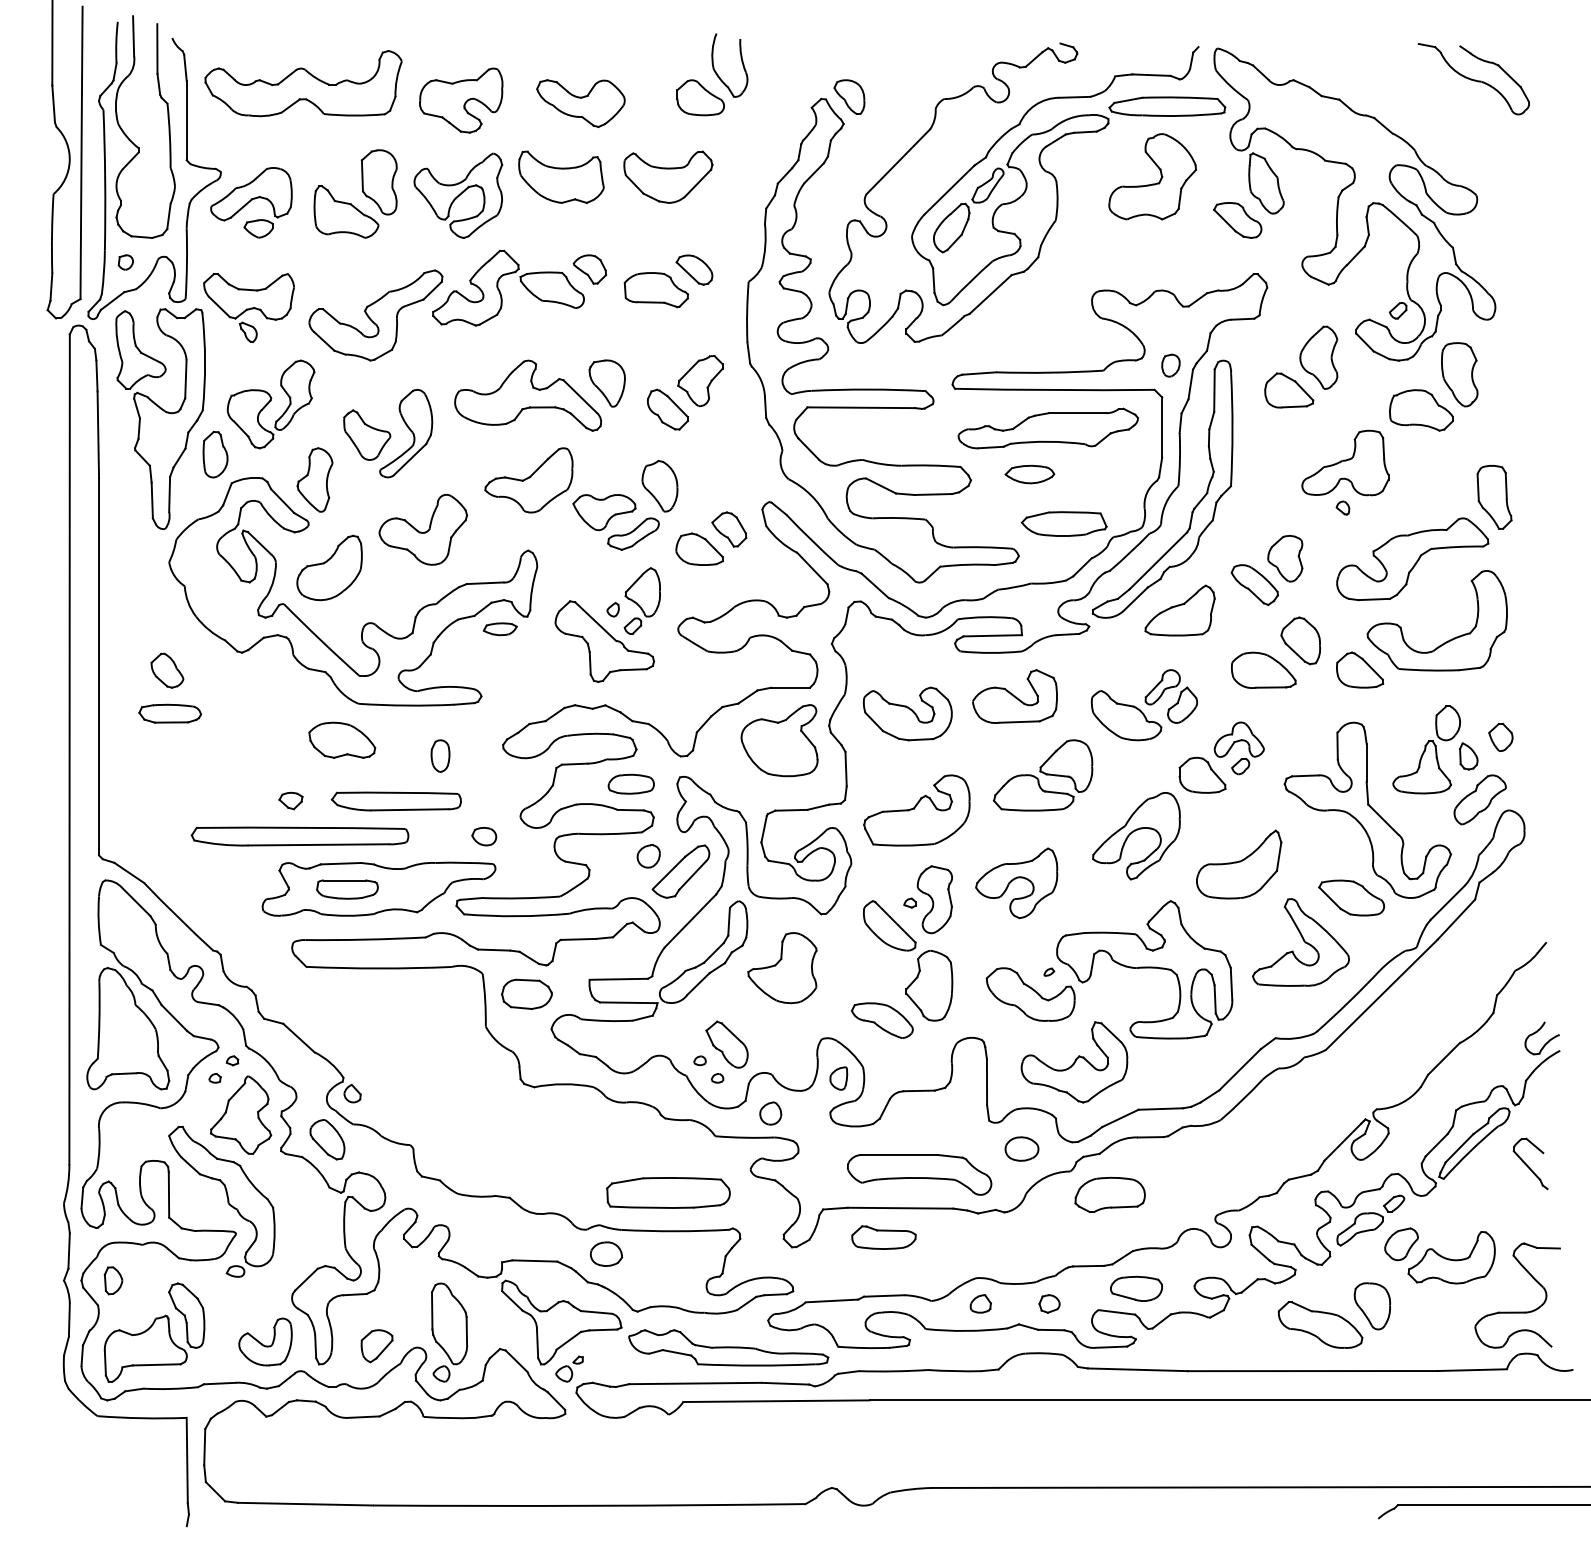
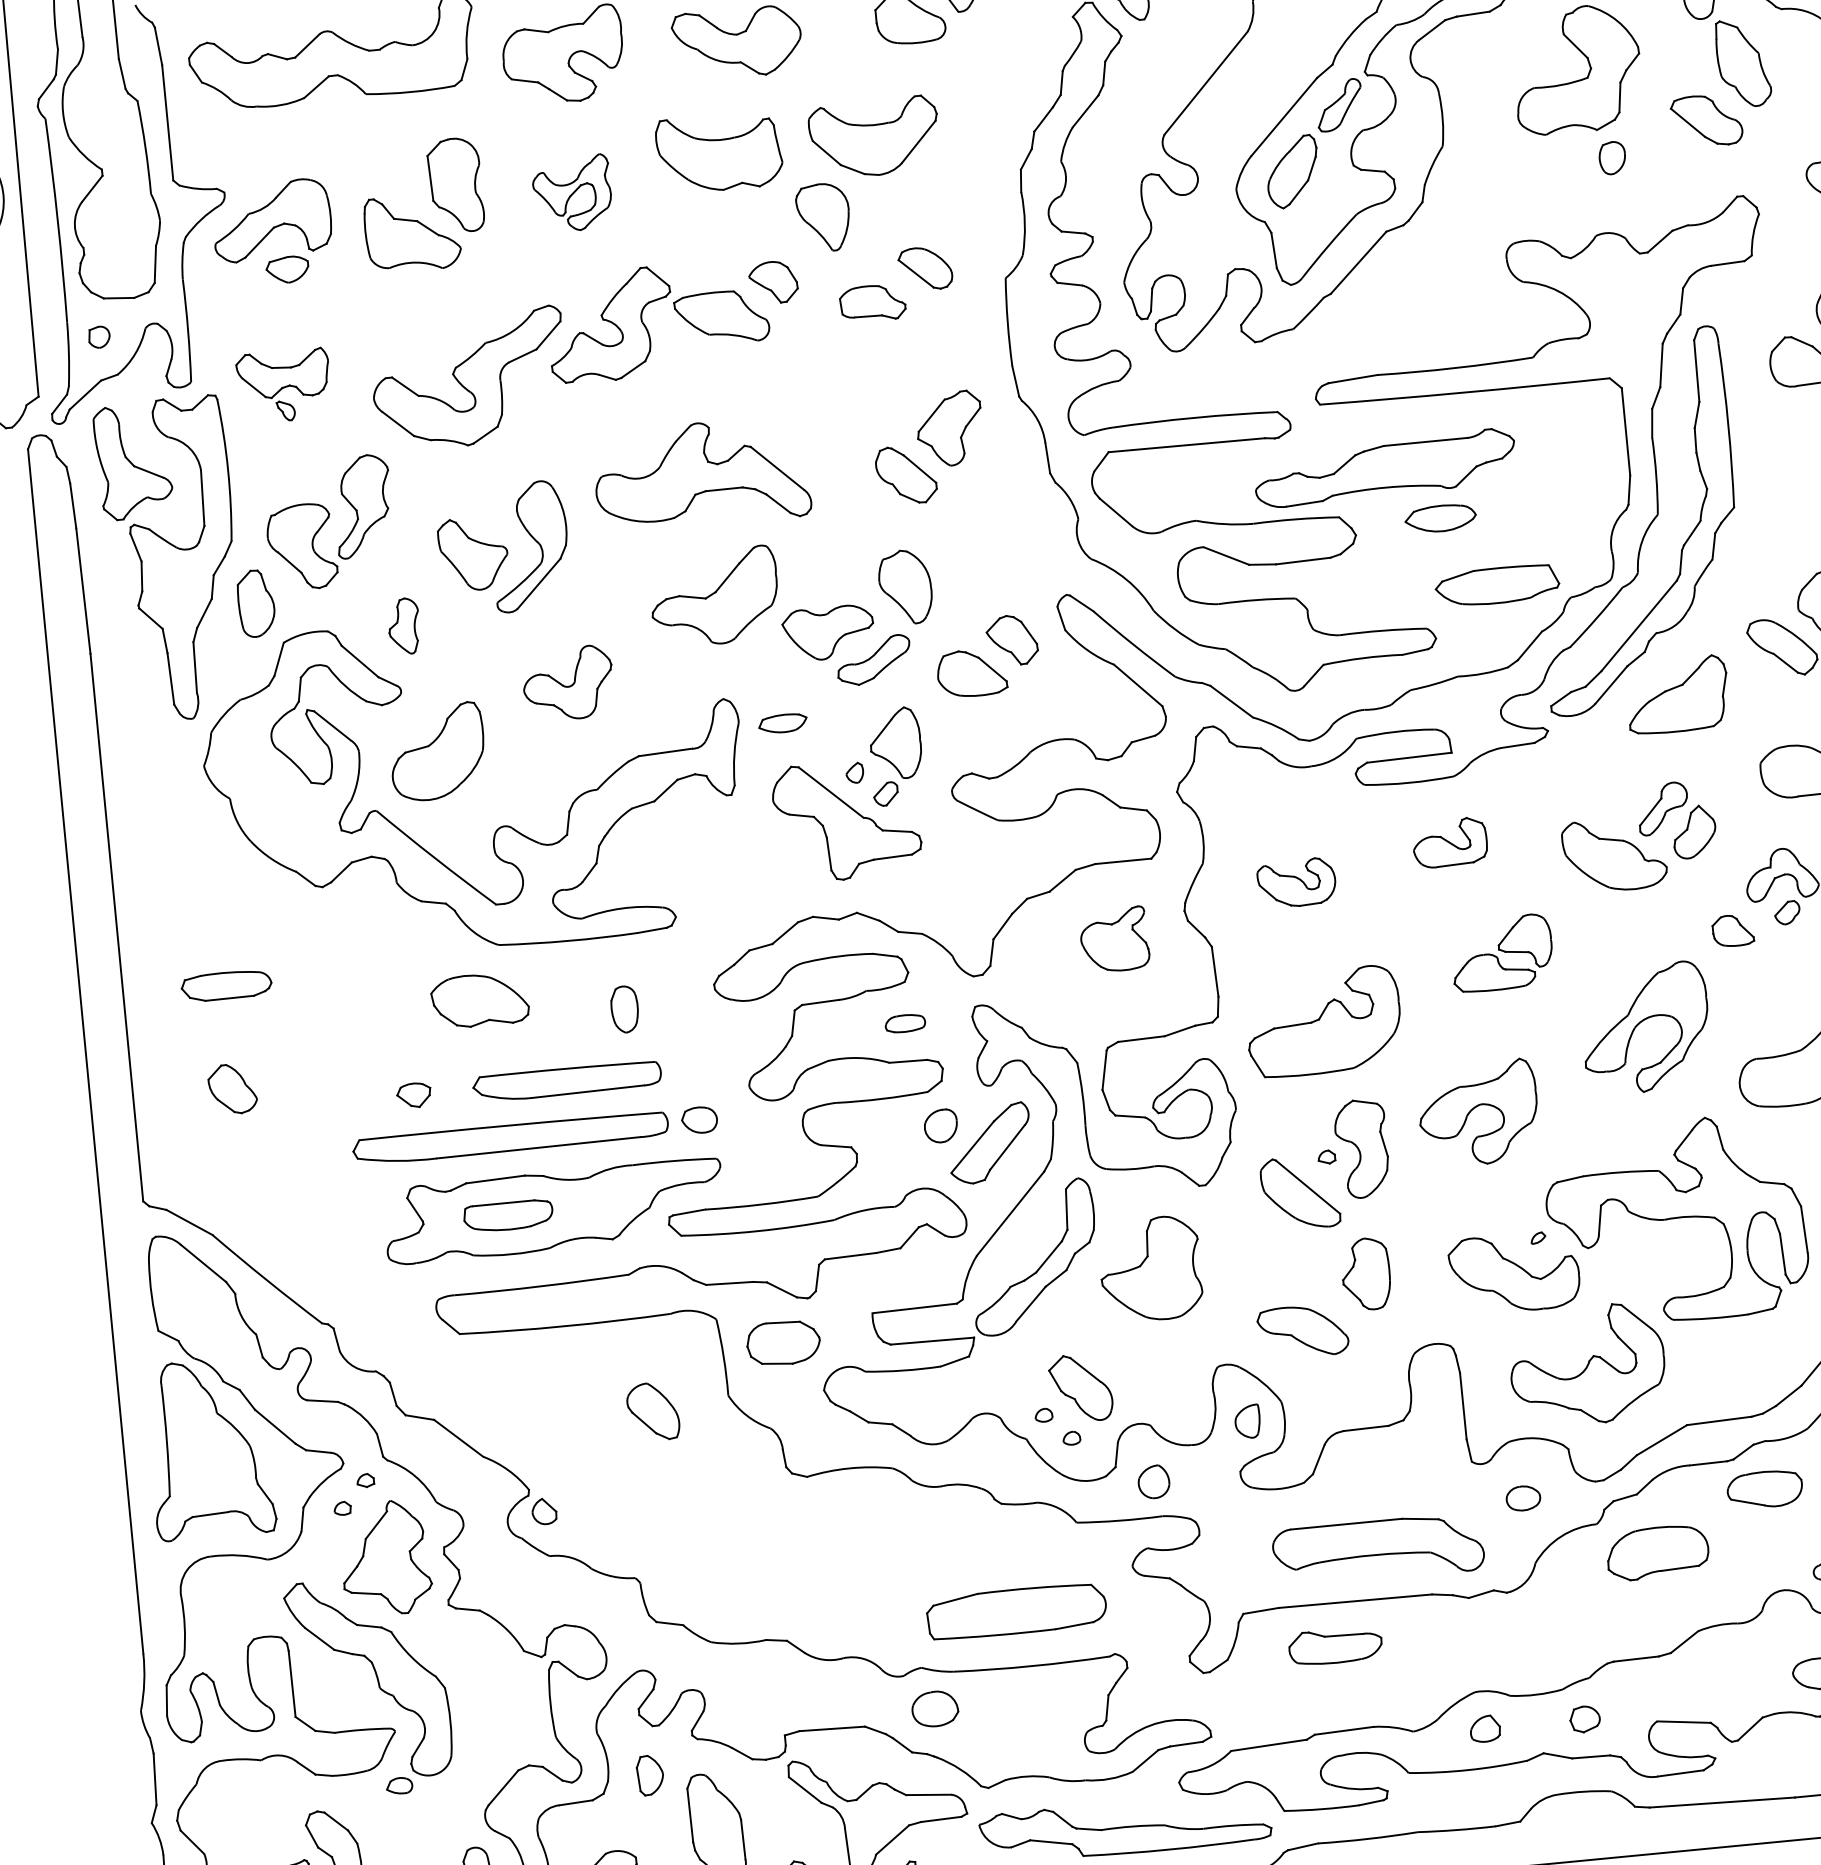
part: (458, 195) -> (572, 193), size x0.6
part: (655, 290) -> (871, 303), size x0.7
part: (248, 307) -> (283, 385), size x0.7
part: (1170, 365) -> (1611, 157), moved
part: (606, 383) -> (822, 217), moved
part: (1047, 428) -> (1383, 468), moved
part: (314, 479) -> (403, 625), size x0.6
part: (423, 529) -> (568, 683), size x0.7
part: (499, 629) -> (781, 724), moved
part: (167, 670) -> (232, 1088), moved
part: (1014, 696) -> (1449, 842), size x0.6
part: (907, 713) -> (1296, 882), size x0.6
part: (779, 740) -> (1114, 939), size x0.6
part: (1202, 774) -> (1733, 929), size x0.6
part: (1043, 775) -> (1502, 953), size x0.7
part: (630, 783) -> (904, 1022), size x0.6
part: (299, 836) -> (509, 1138), moved
part: (929, 985) -> (1366, 1274), size x0.7
part: (327, 1139) -> (653, 1411), moved
part: (1021, 1148) -> (1522, 1497), size x0.7
part: (113, 1280) -> (650, 1774), moved
part: (1136, 1288) -> (1764, 1488), moved

